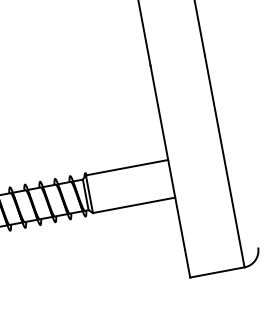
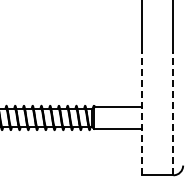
line: (224, 160) -> (173, 113), solid -> dashed
line: (169, 171) -> (141, 113), solid -> dashed

